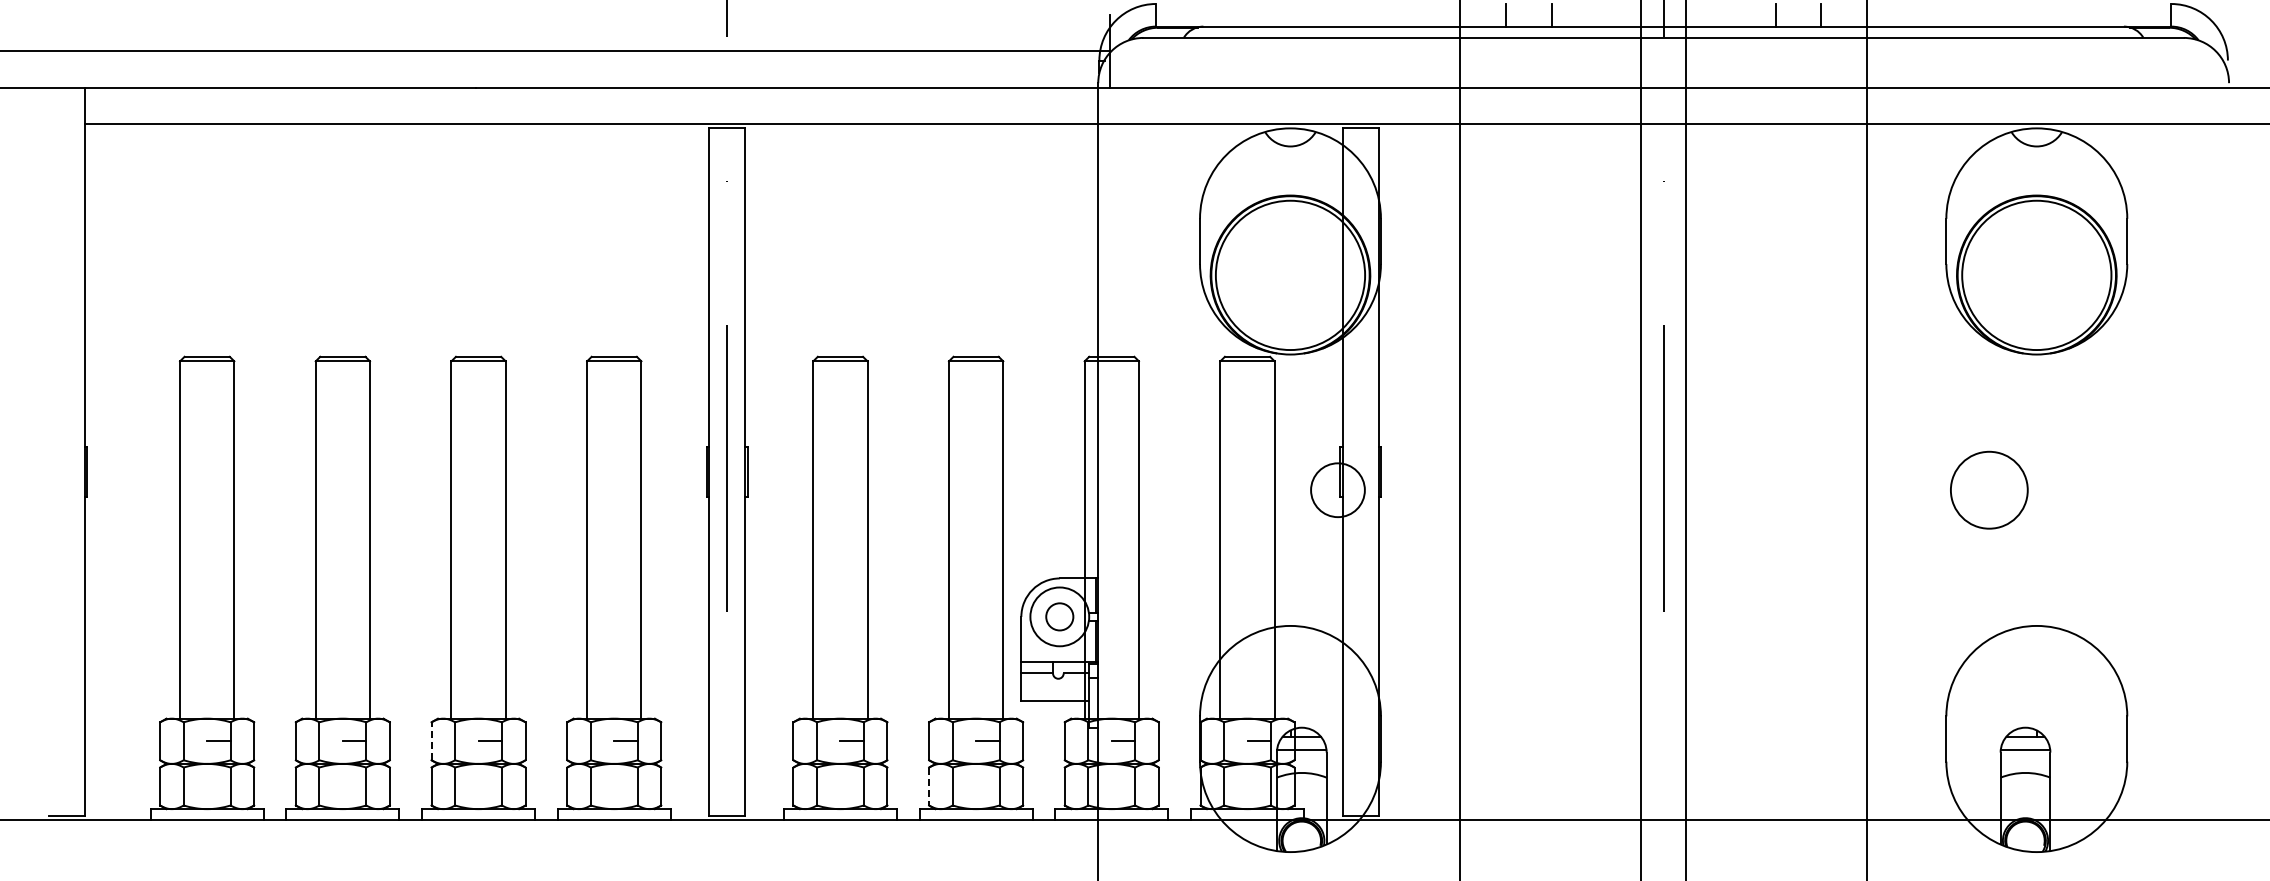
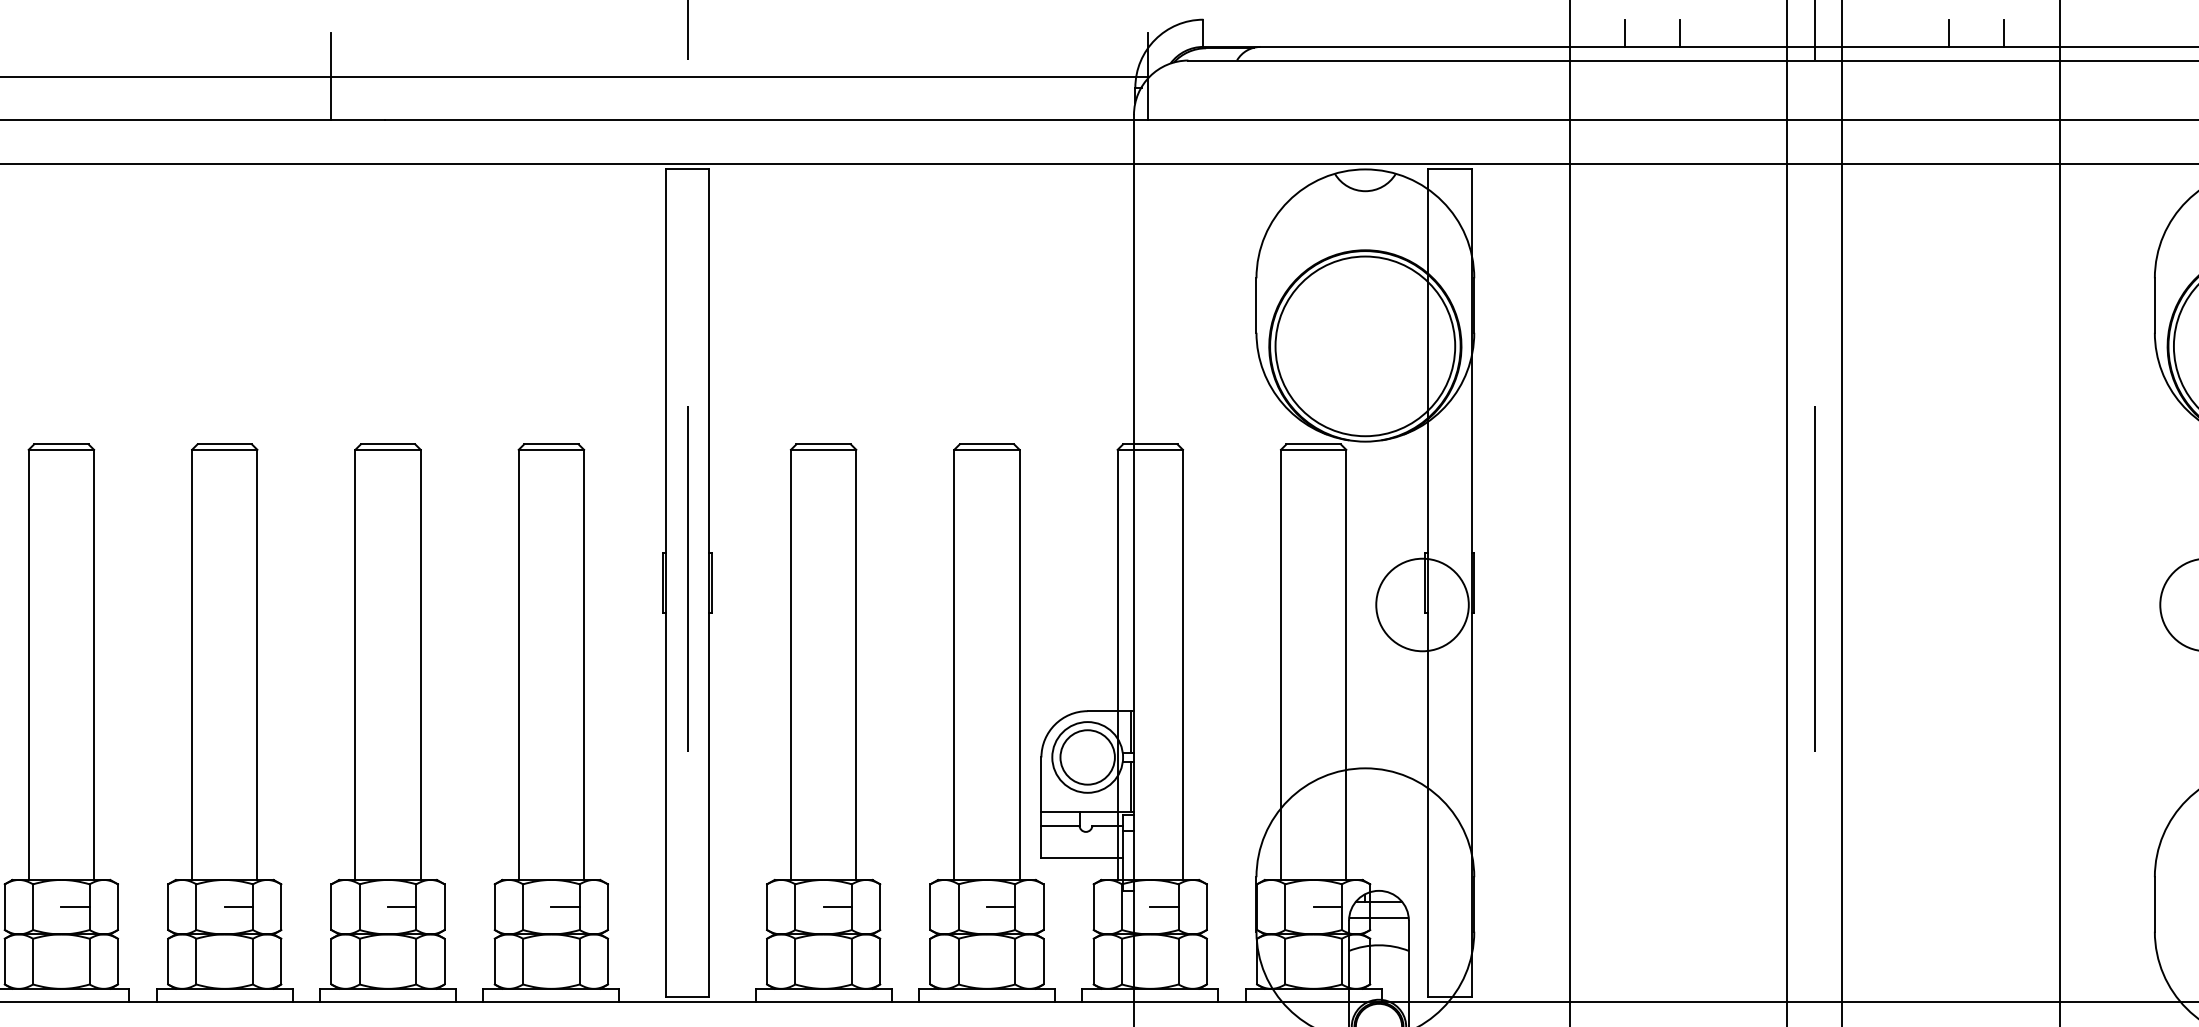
line: (431, 51) -> (331, 76), added
circle: (1337, 489) -> (1421, 604), size x1.43
circle: (1059, 616) -> (1087, 756), size x1.67
line: (431, 741) -> (331, 907), dashed -> solid
line: (929, 786) -> (930, 961), dashed -> solid

